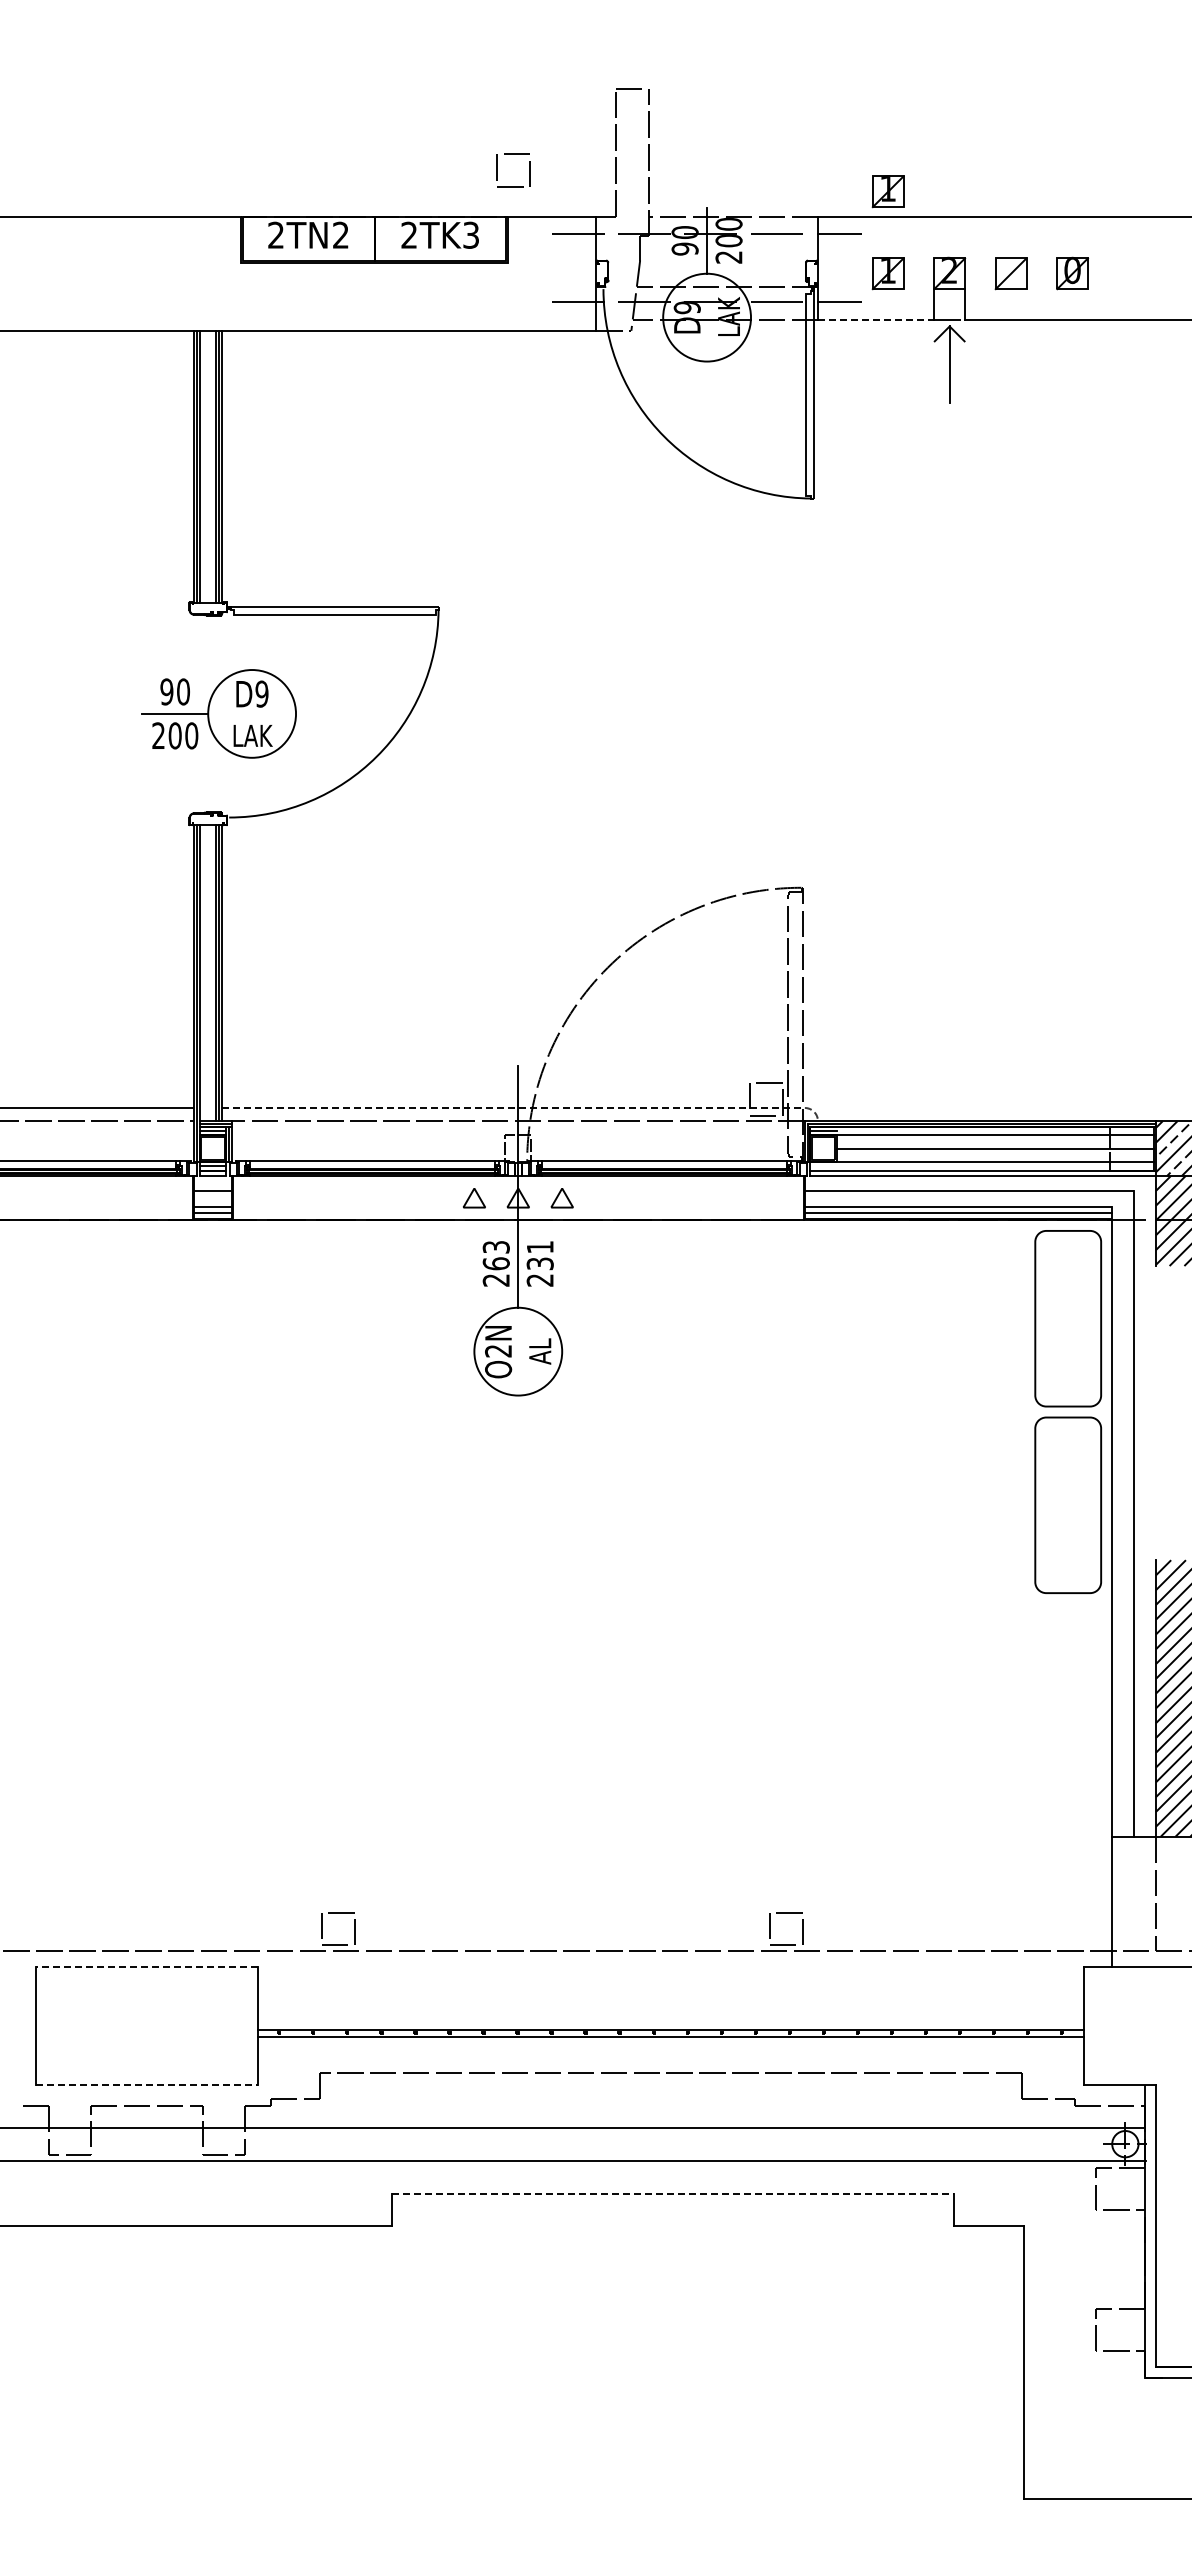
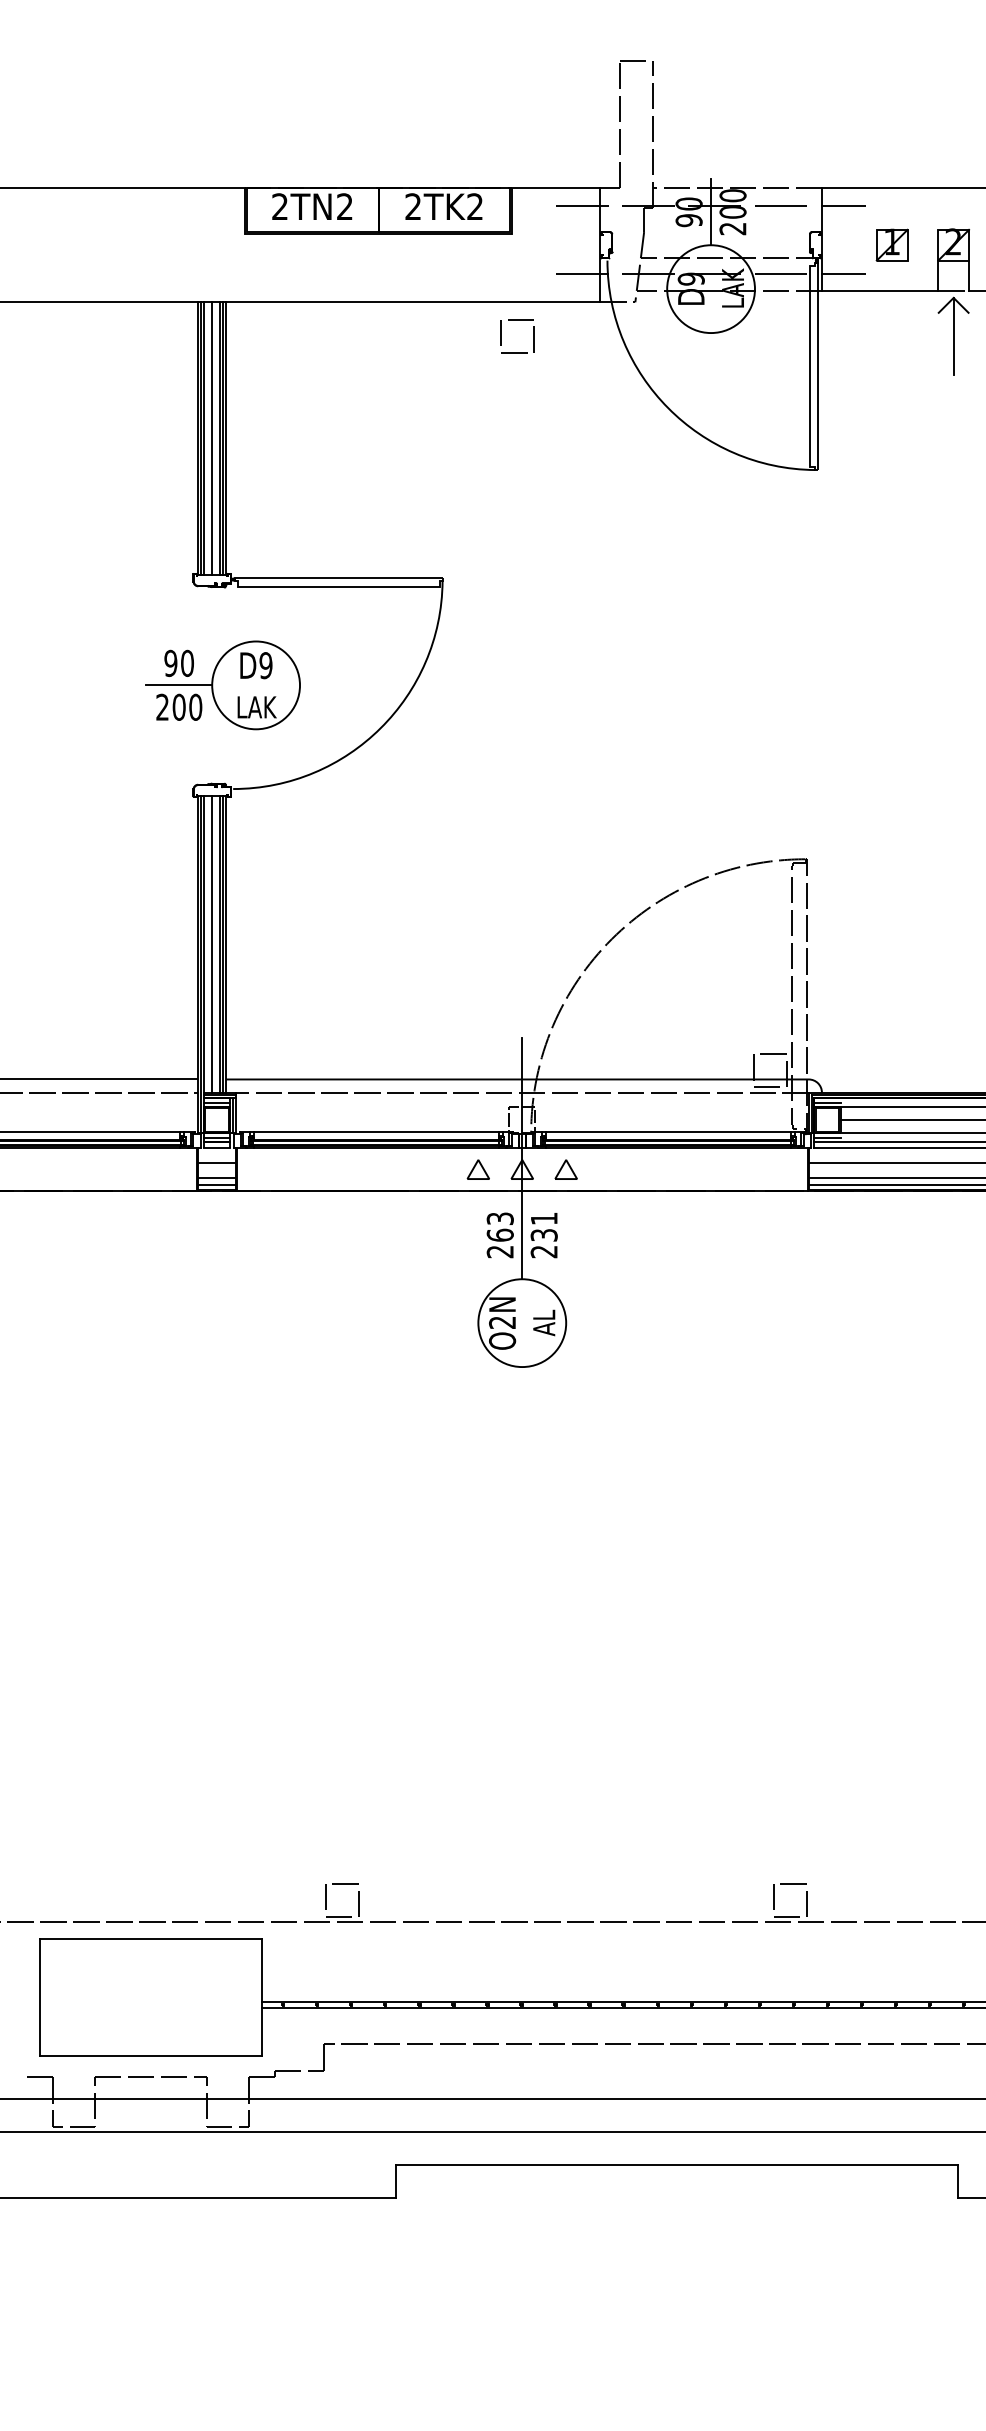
part: (513, 154) -> (517, 319), moved
part: (887, 191) -> (891, 162), removed
text: (470, 235) -> (474, 206), 2TK3 -> 2TK2
line: (876, 319) -> (880, 290), dashed -> solid
line: (208, 466) -> (212, 437), added
line: (208, 972) -> (212, 943), added
line: (529, 1107) -> (533, 1078), dashed -> solid
line: (823, 1166) -> (827, 1137), added
line: (146, 1967) -> (150, 1938), dashed -> solid
line: (146, 2084) -> (150, 2055), dashed -> solid
line: (673, 2193) -> (677, 2164), dashed -> solid

